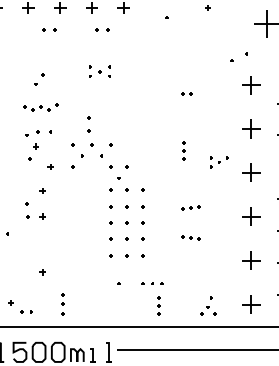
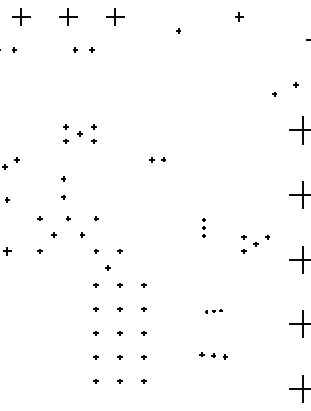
part: (99, 71) -> (79, 134), moved
part: (186, 93) -> (157, 159), moved
part: (183, 150) -> (202, 226), size x0.7
part: (190, 207) -> (213, 310), size x0.6

